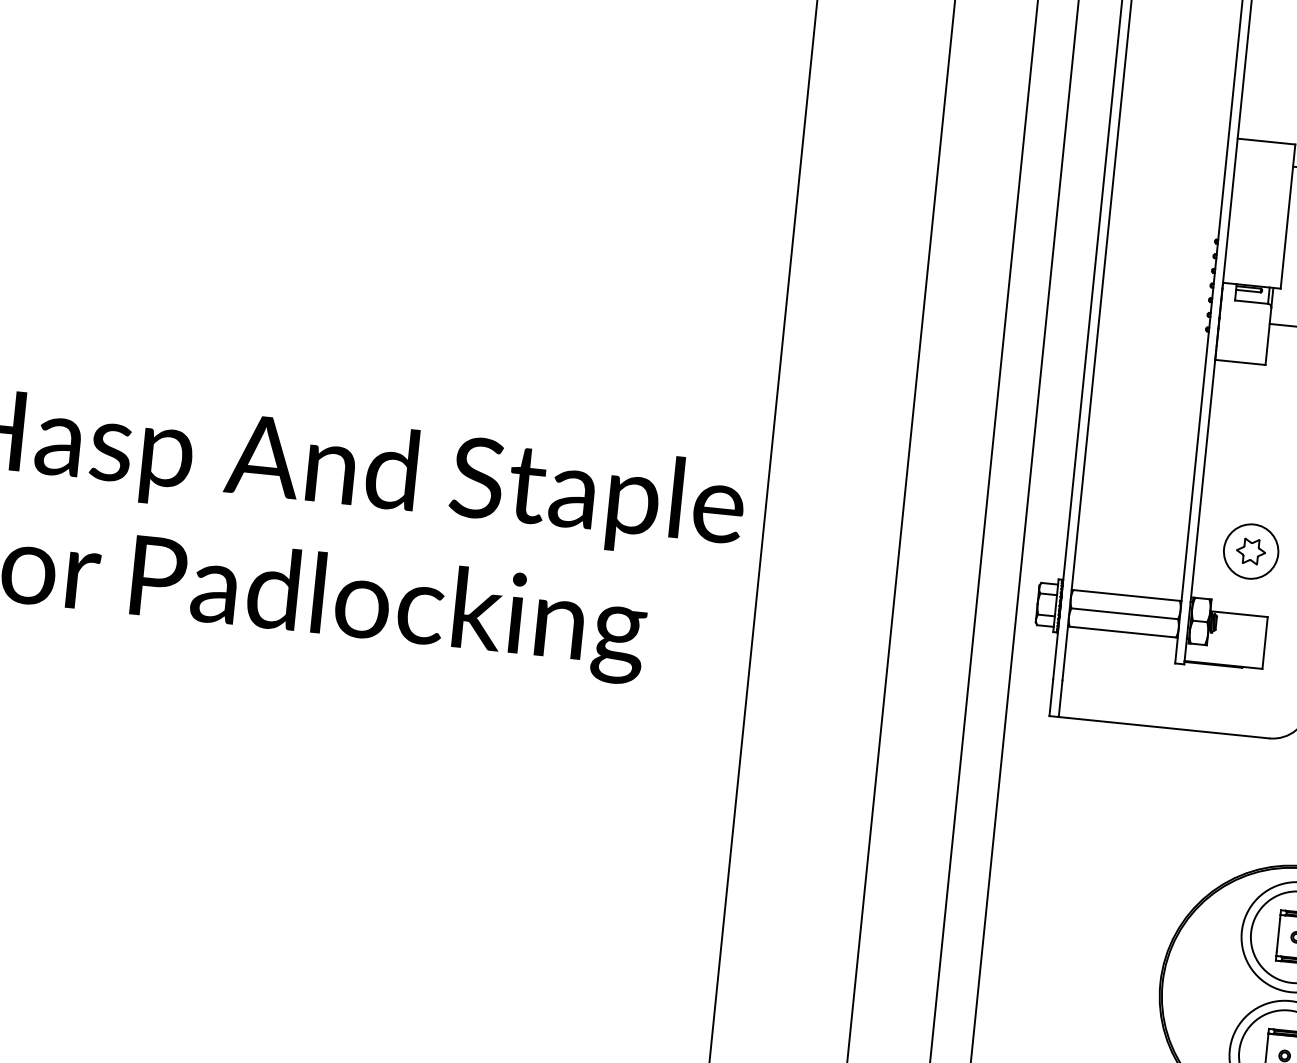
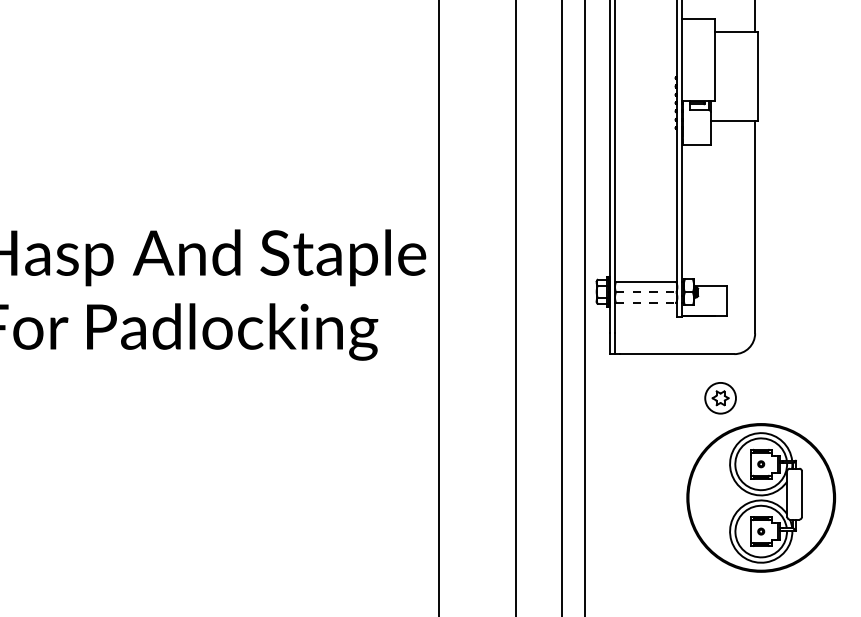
part: (1250, 551) -> (720, 398), moved
line: (1125, 613) -> (646, 292), solid -> dashed
line: (1123, 631) -> (646, 302), solid -> dashed

